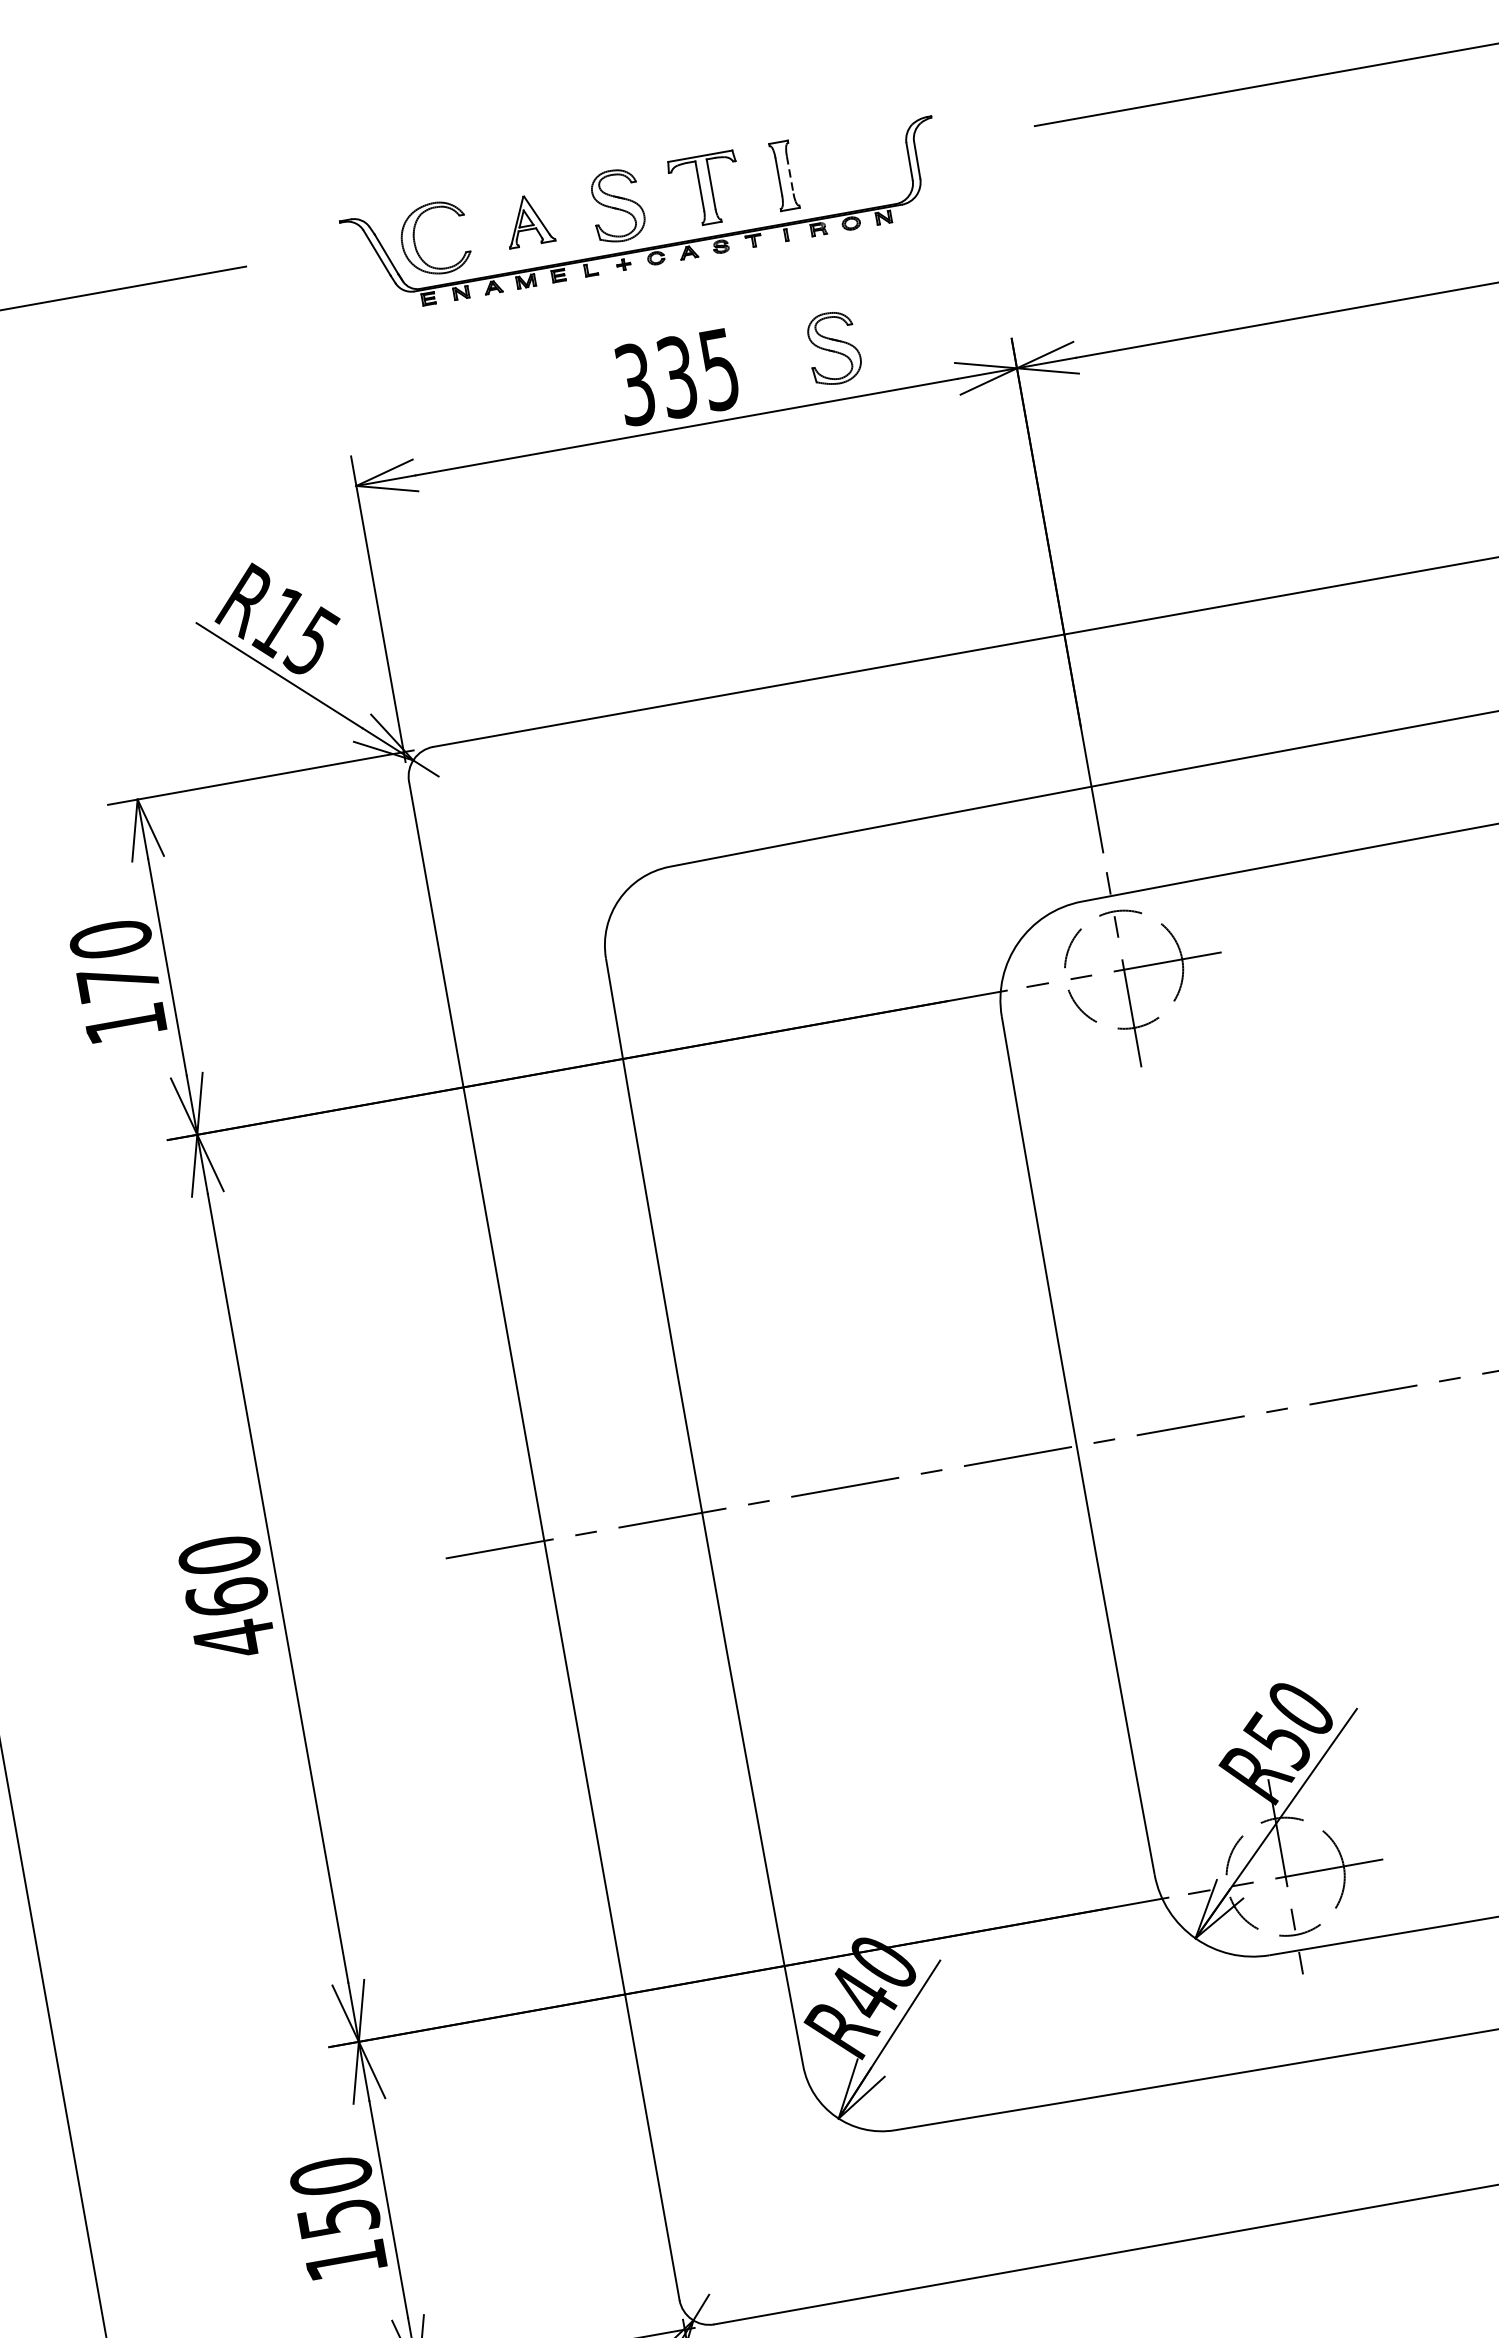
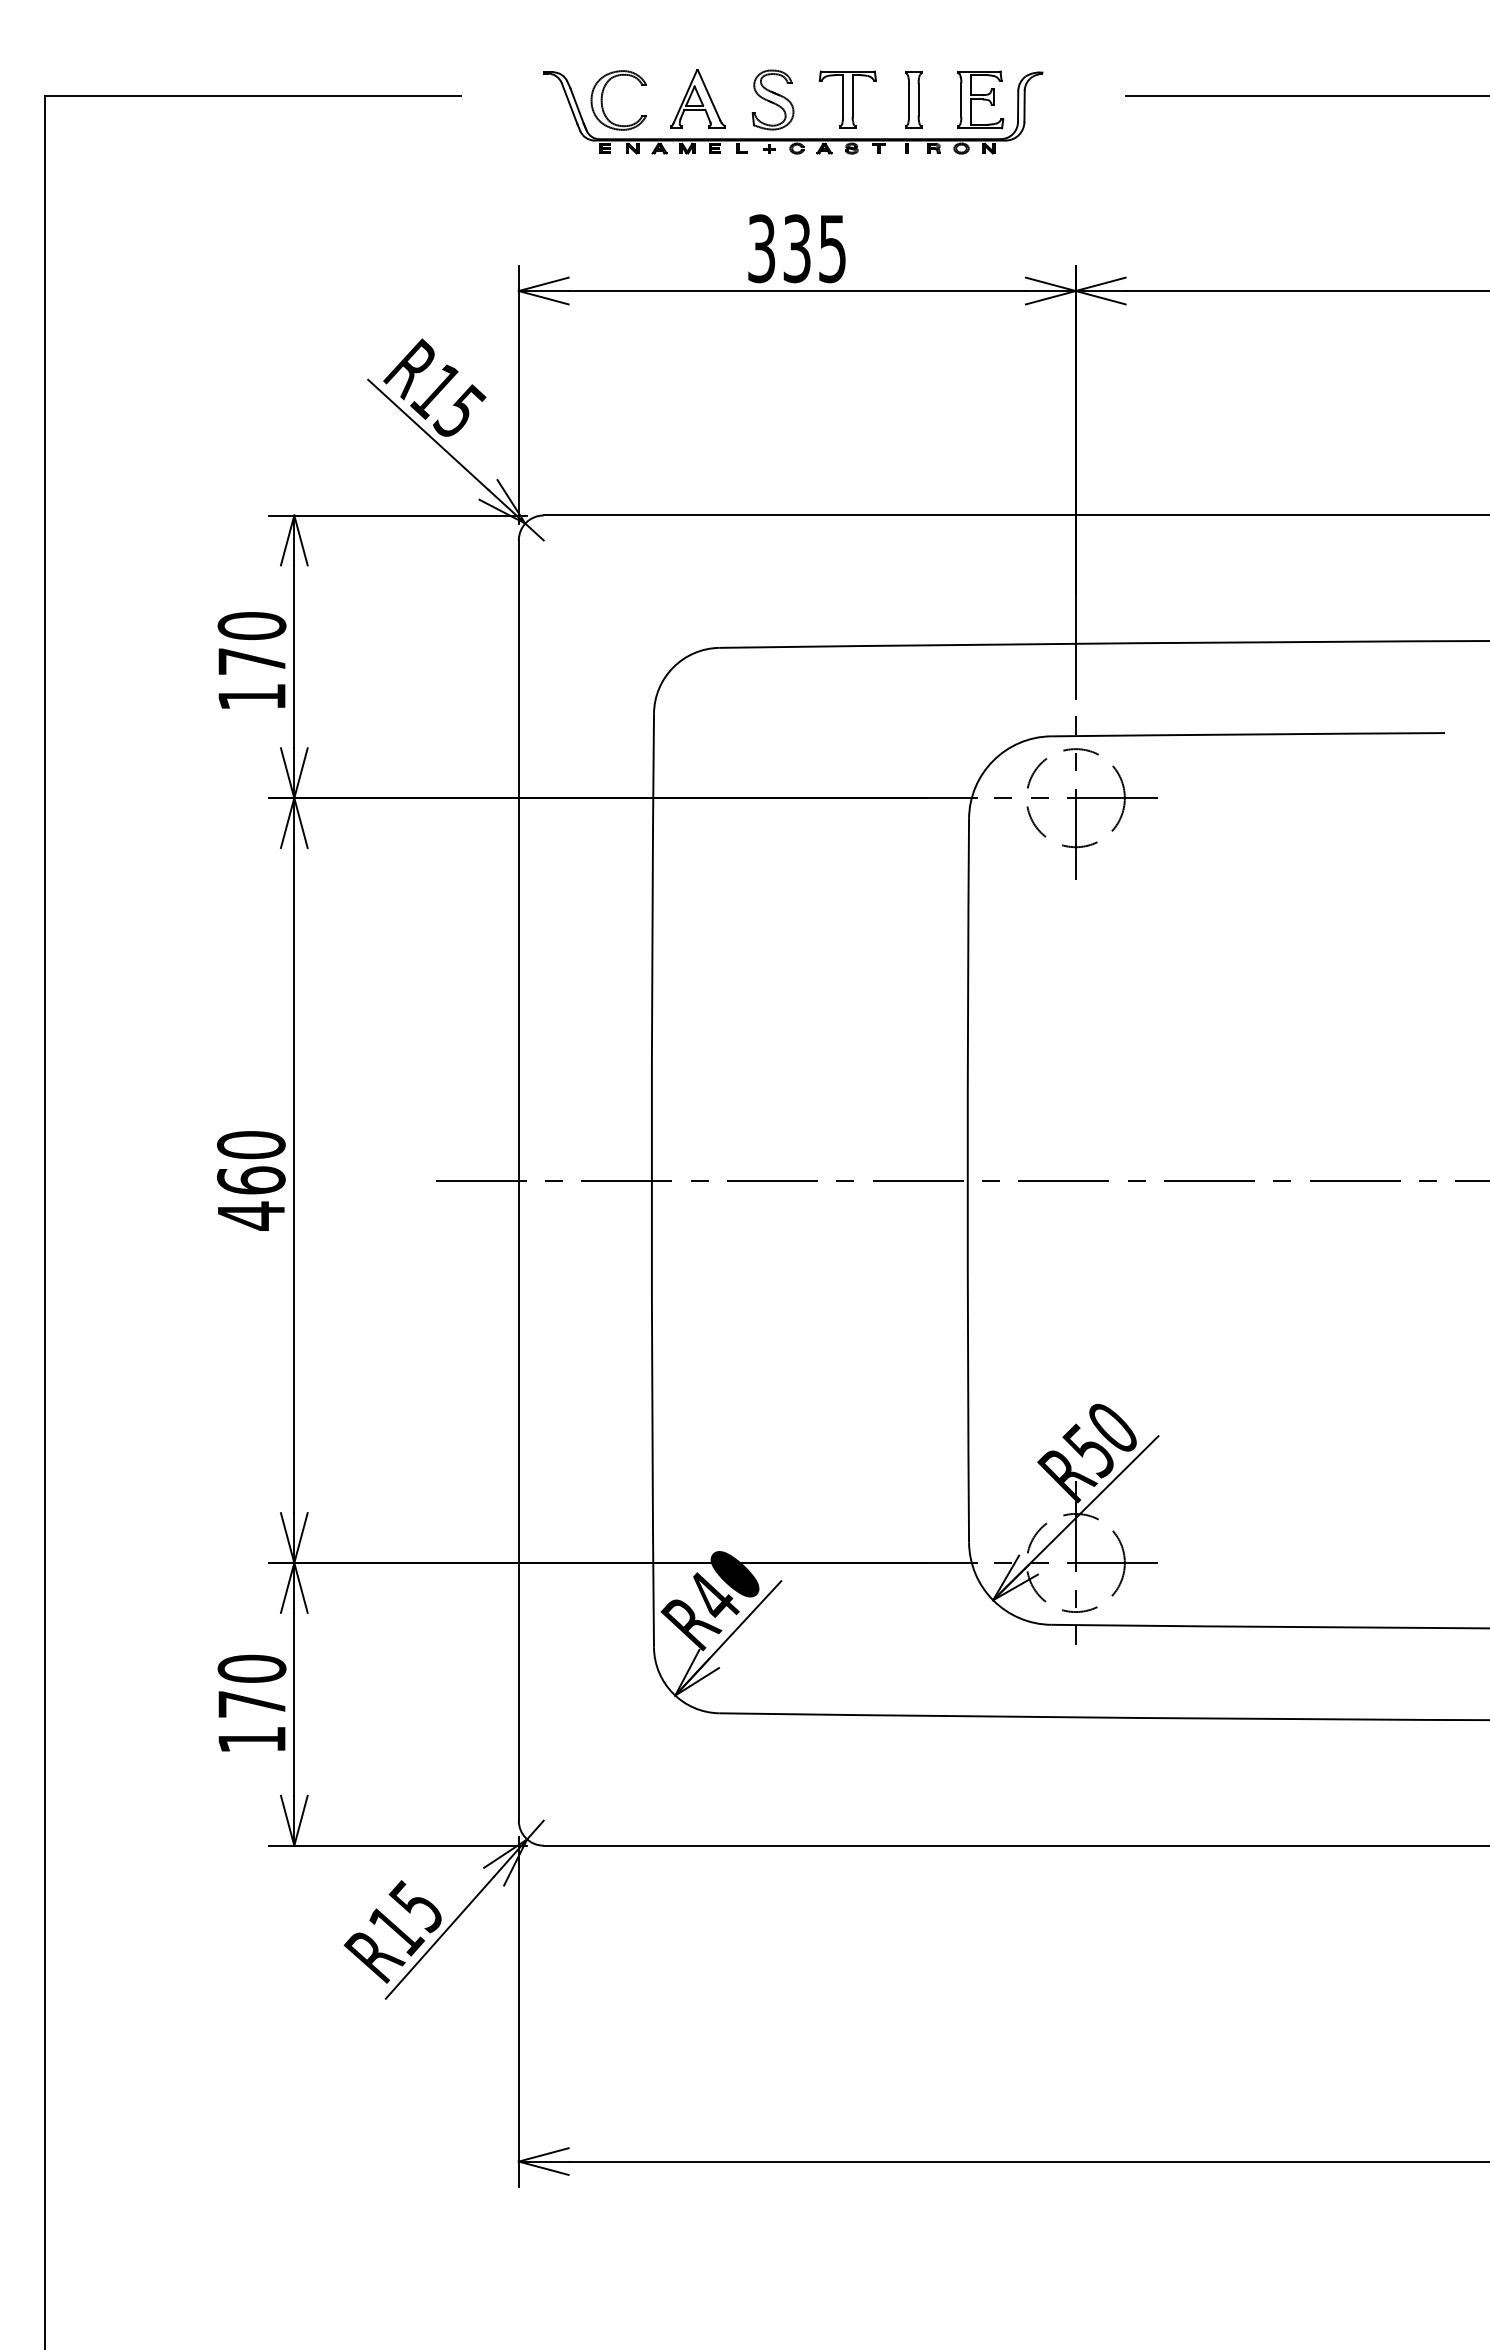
part: (863, 161) -> (980, 99), added
line: (789, 174) -> (918, 99), dashed -> solid
part: (527, 219) -> (697, 98), size x1.43
part: (833, 347) -> (928, 247), removed
text: (339, 2218) -> (252, 1704), 150 -> 170

